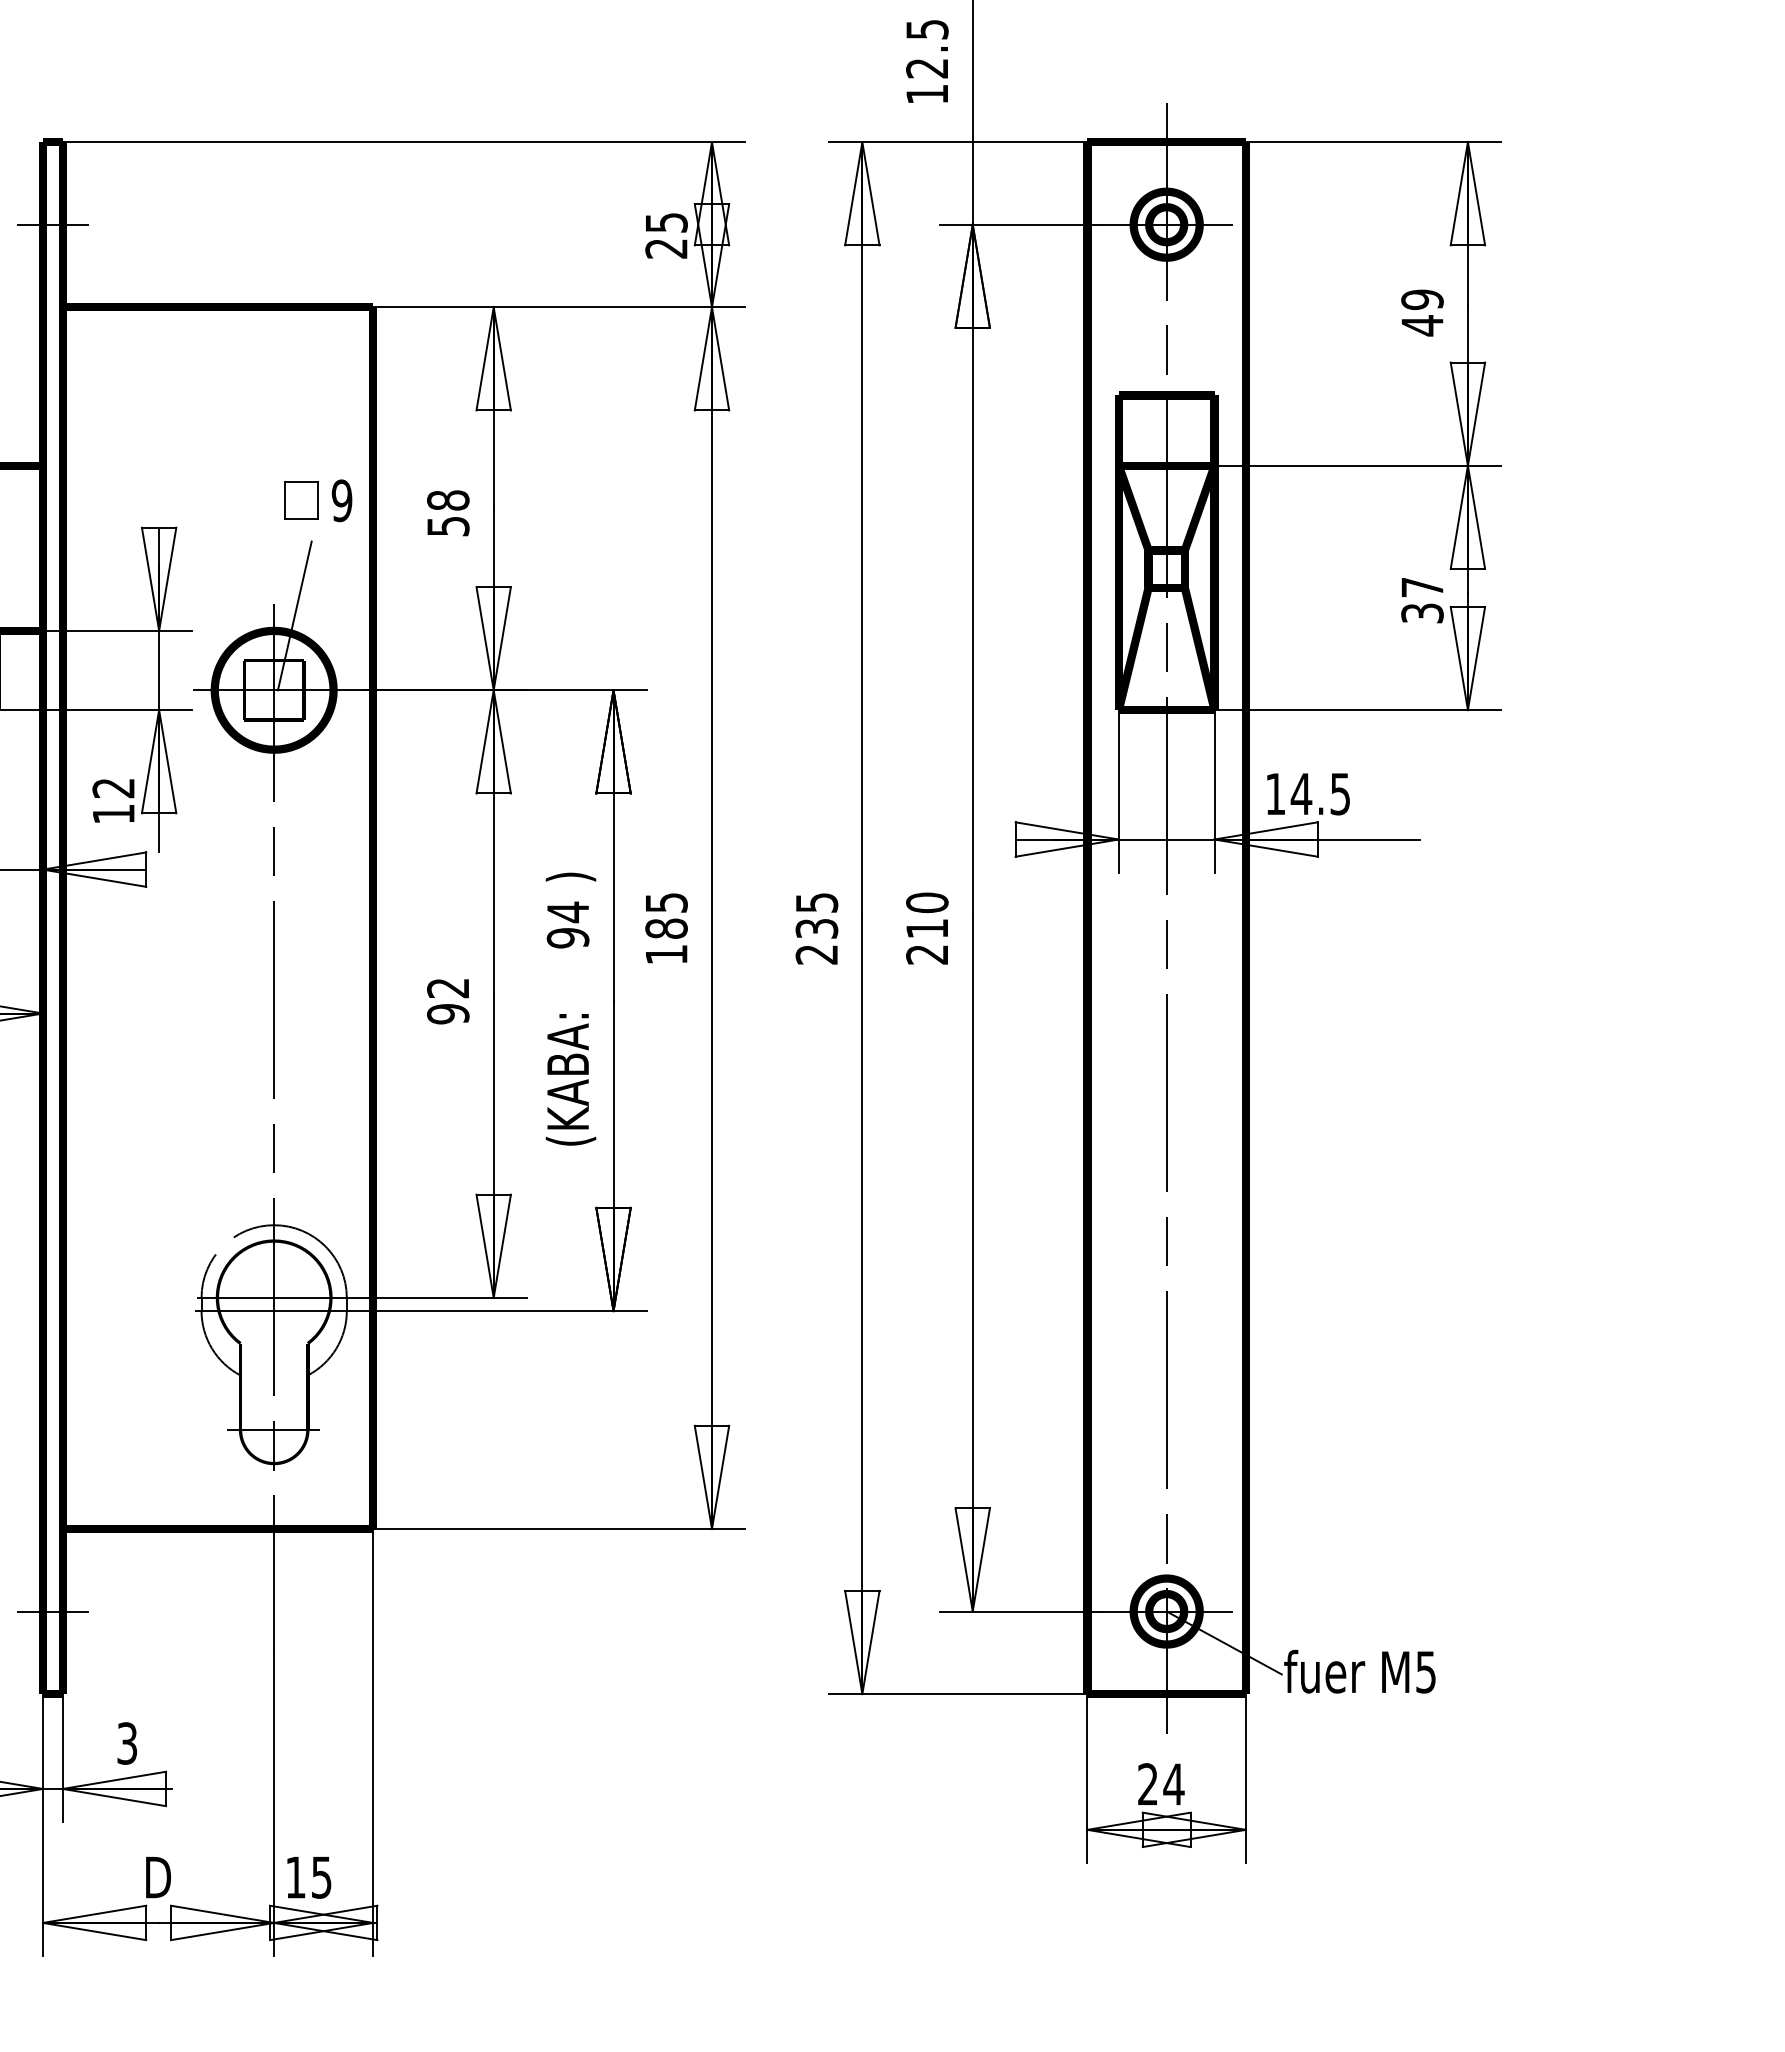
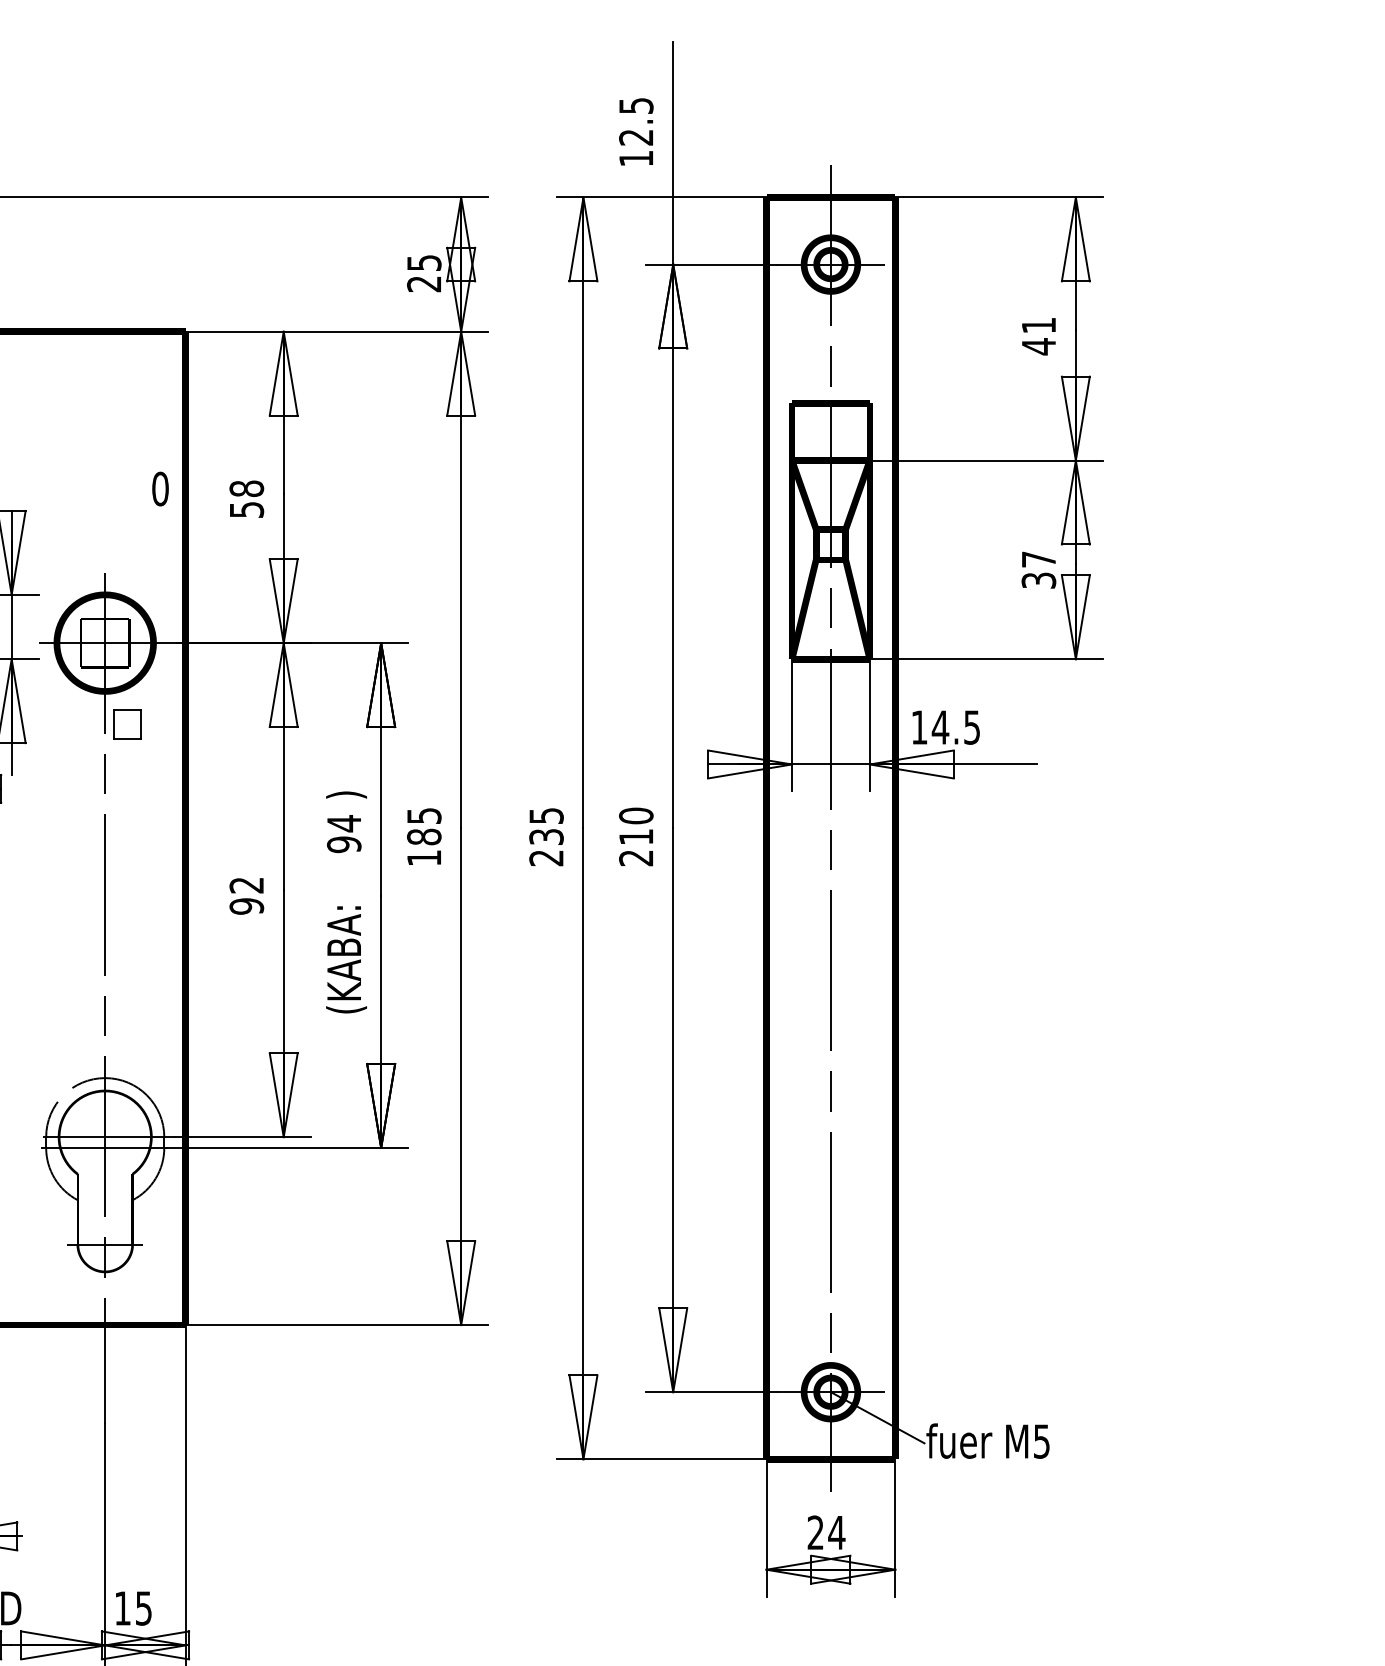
text: (1422, 299) -> (1038, 325), 49 -> 41
part: (301, 500) -> (127, 724), moved
text: (341, 500) -> (159, 488), 9 -> 0
line: (294, 615) -> (121, 582), removed

